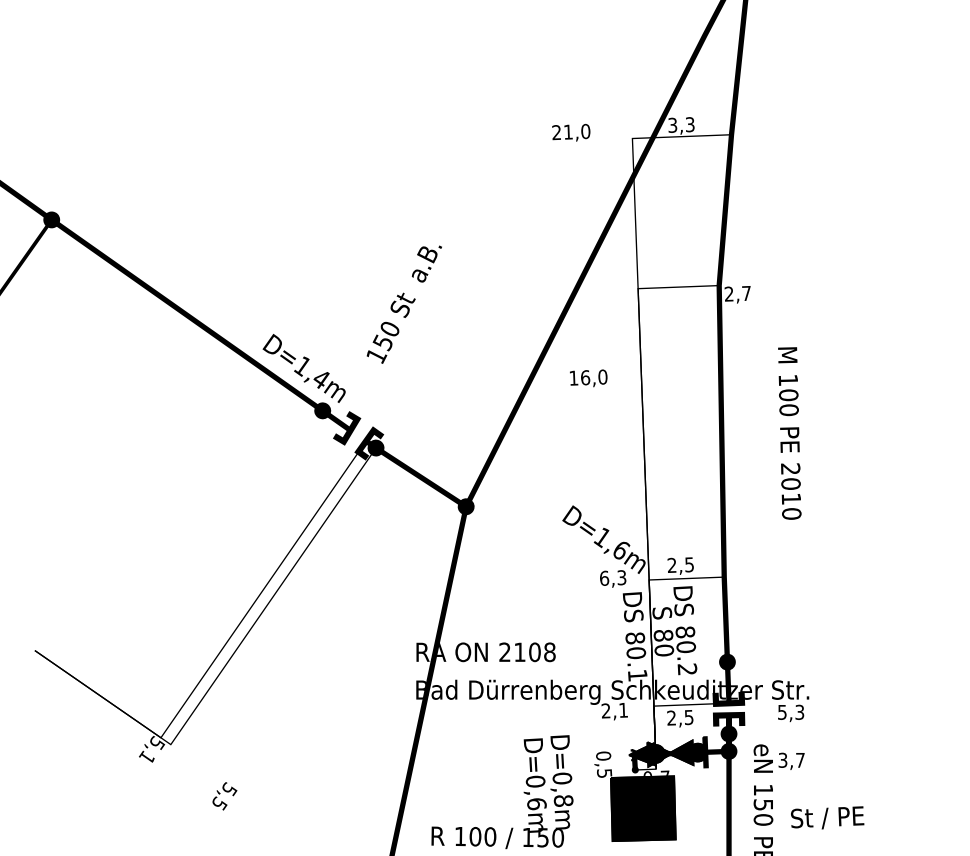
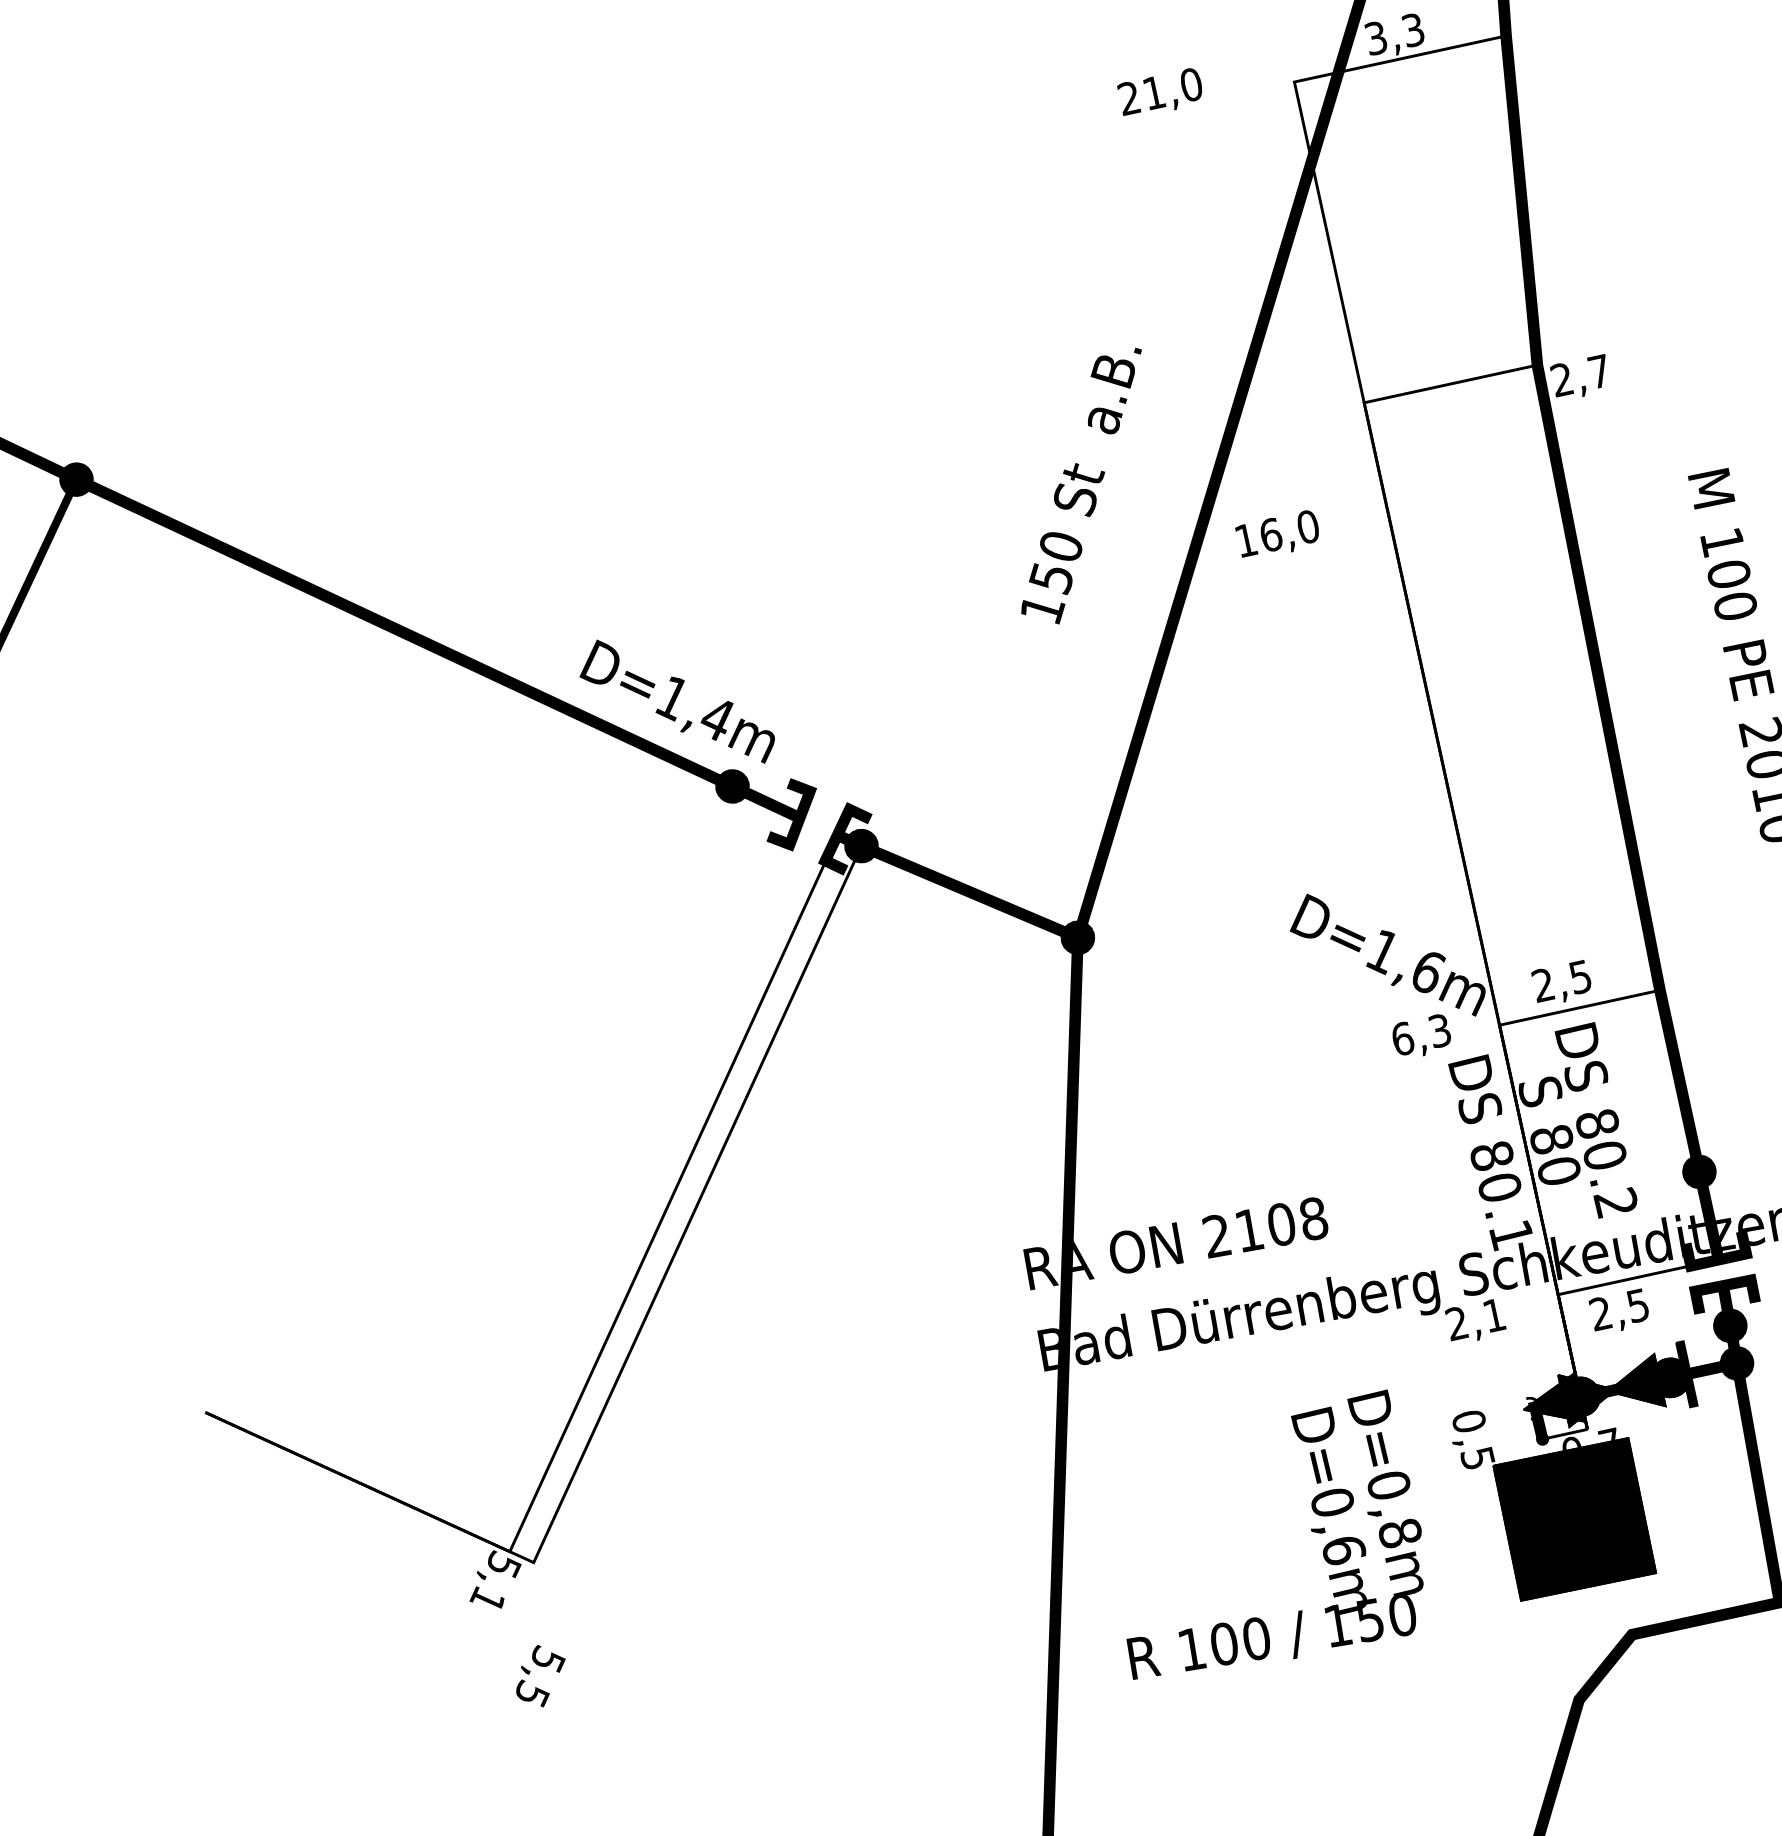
text: (403, 304) -> (1080, 488), moved
text: (588, 378) -> (1277, 535), moved
text: (224, 796) -> (539, 1676), moved

